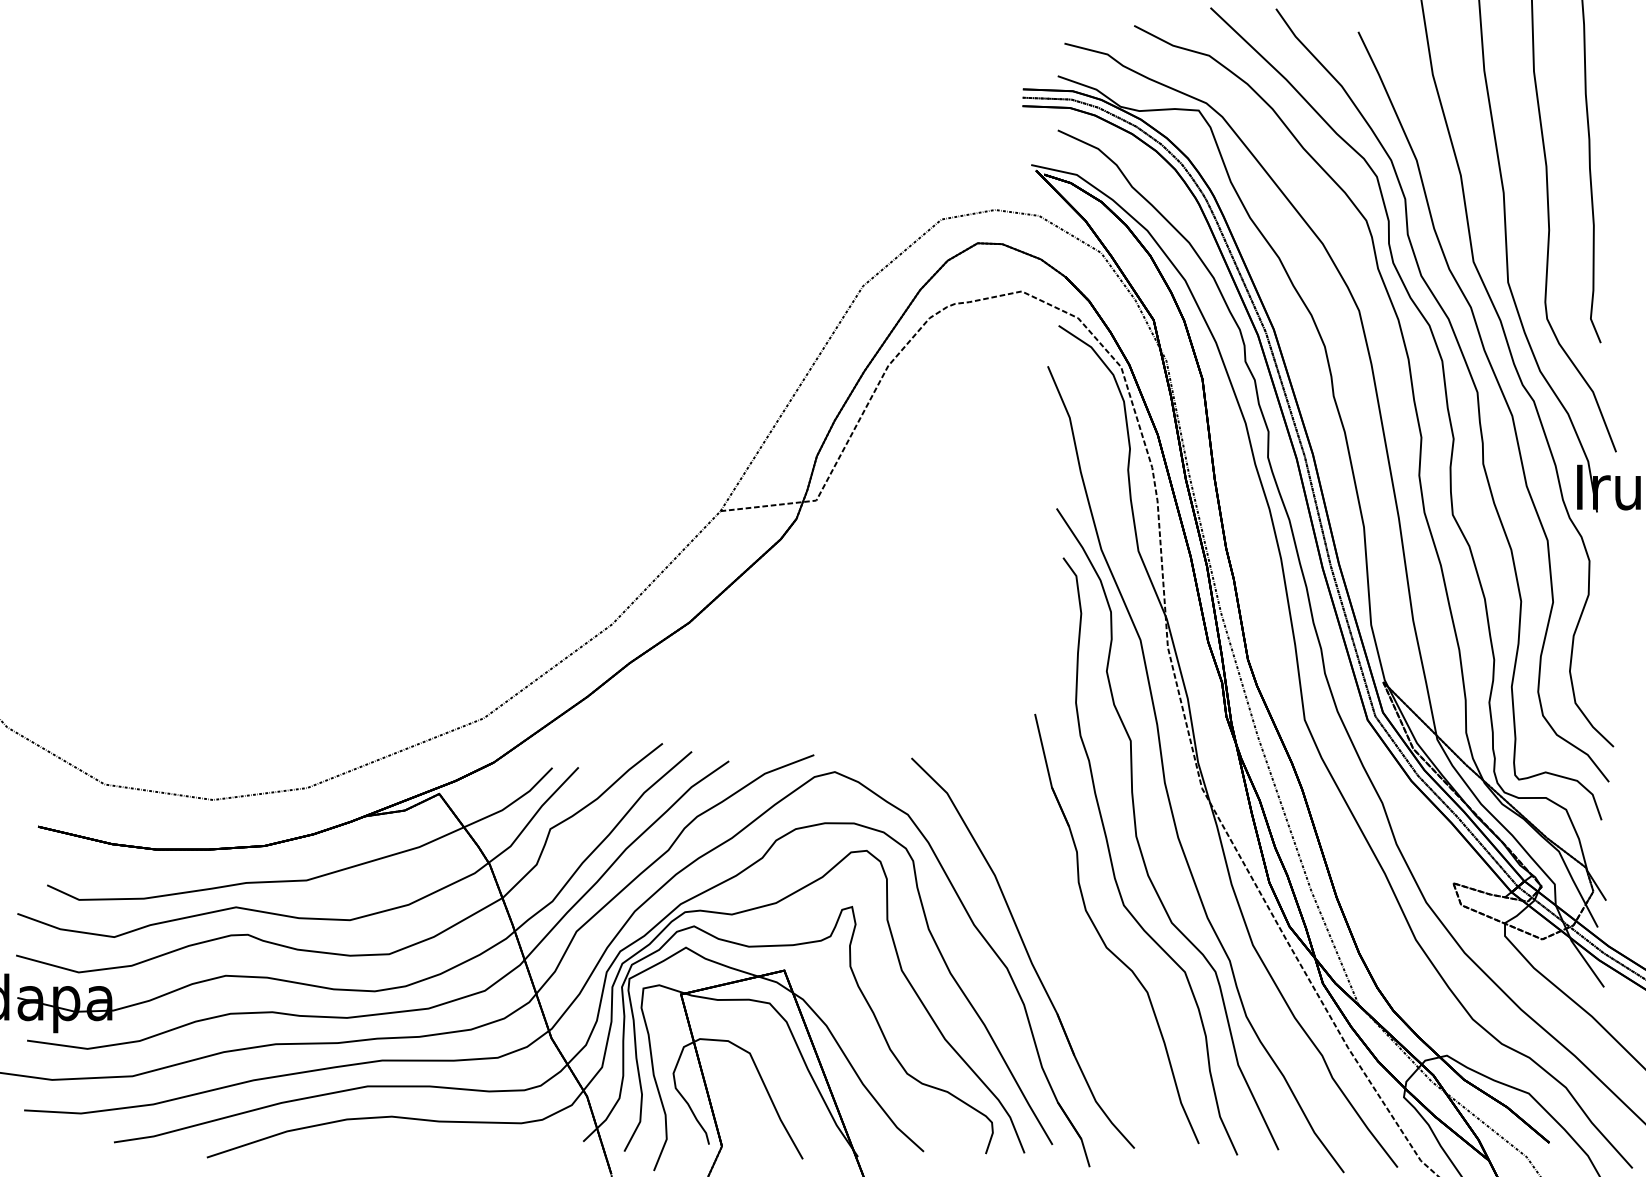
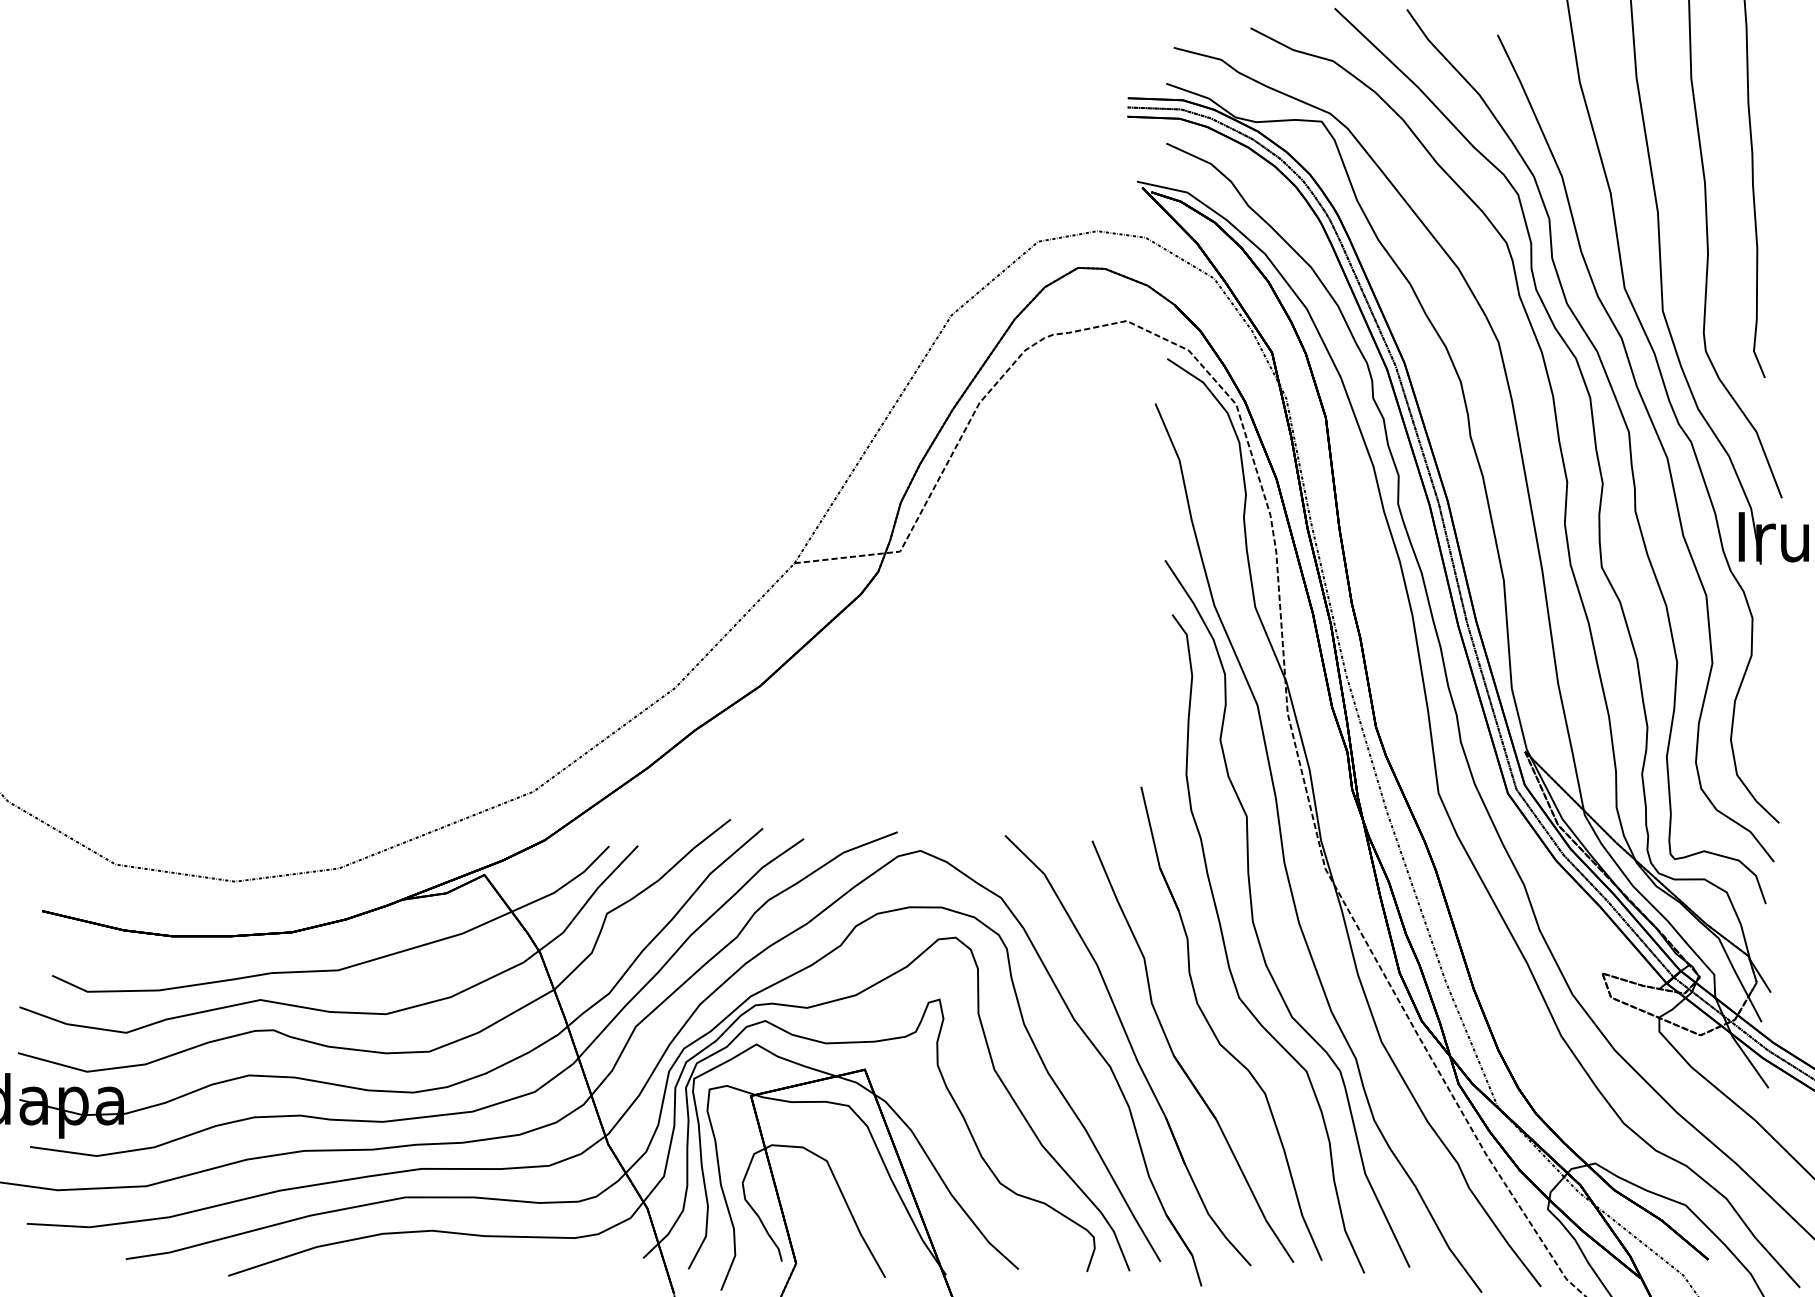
part: (1068, 962) -> (1178, 1060), added

